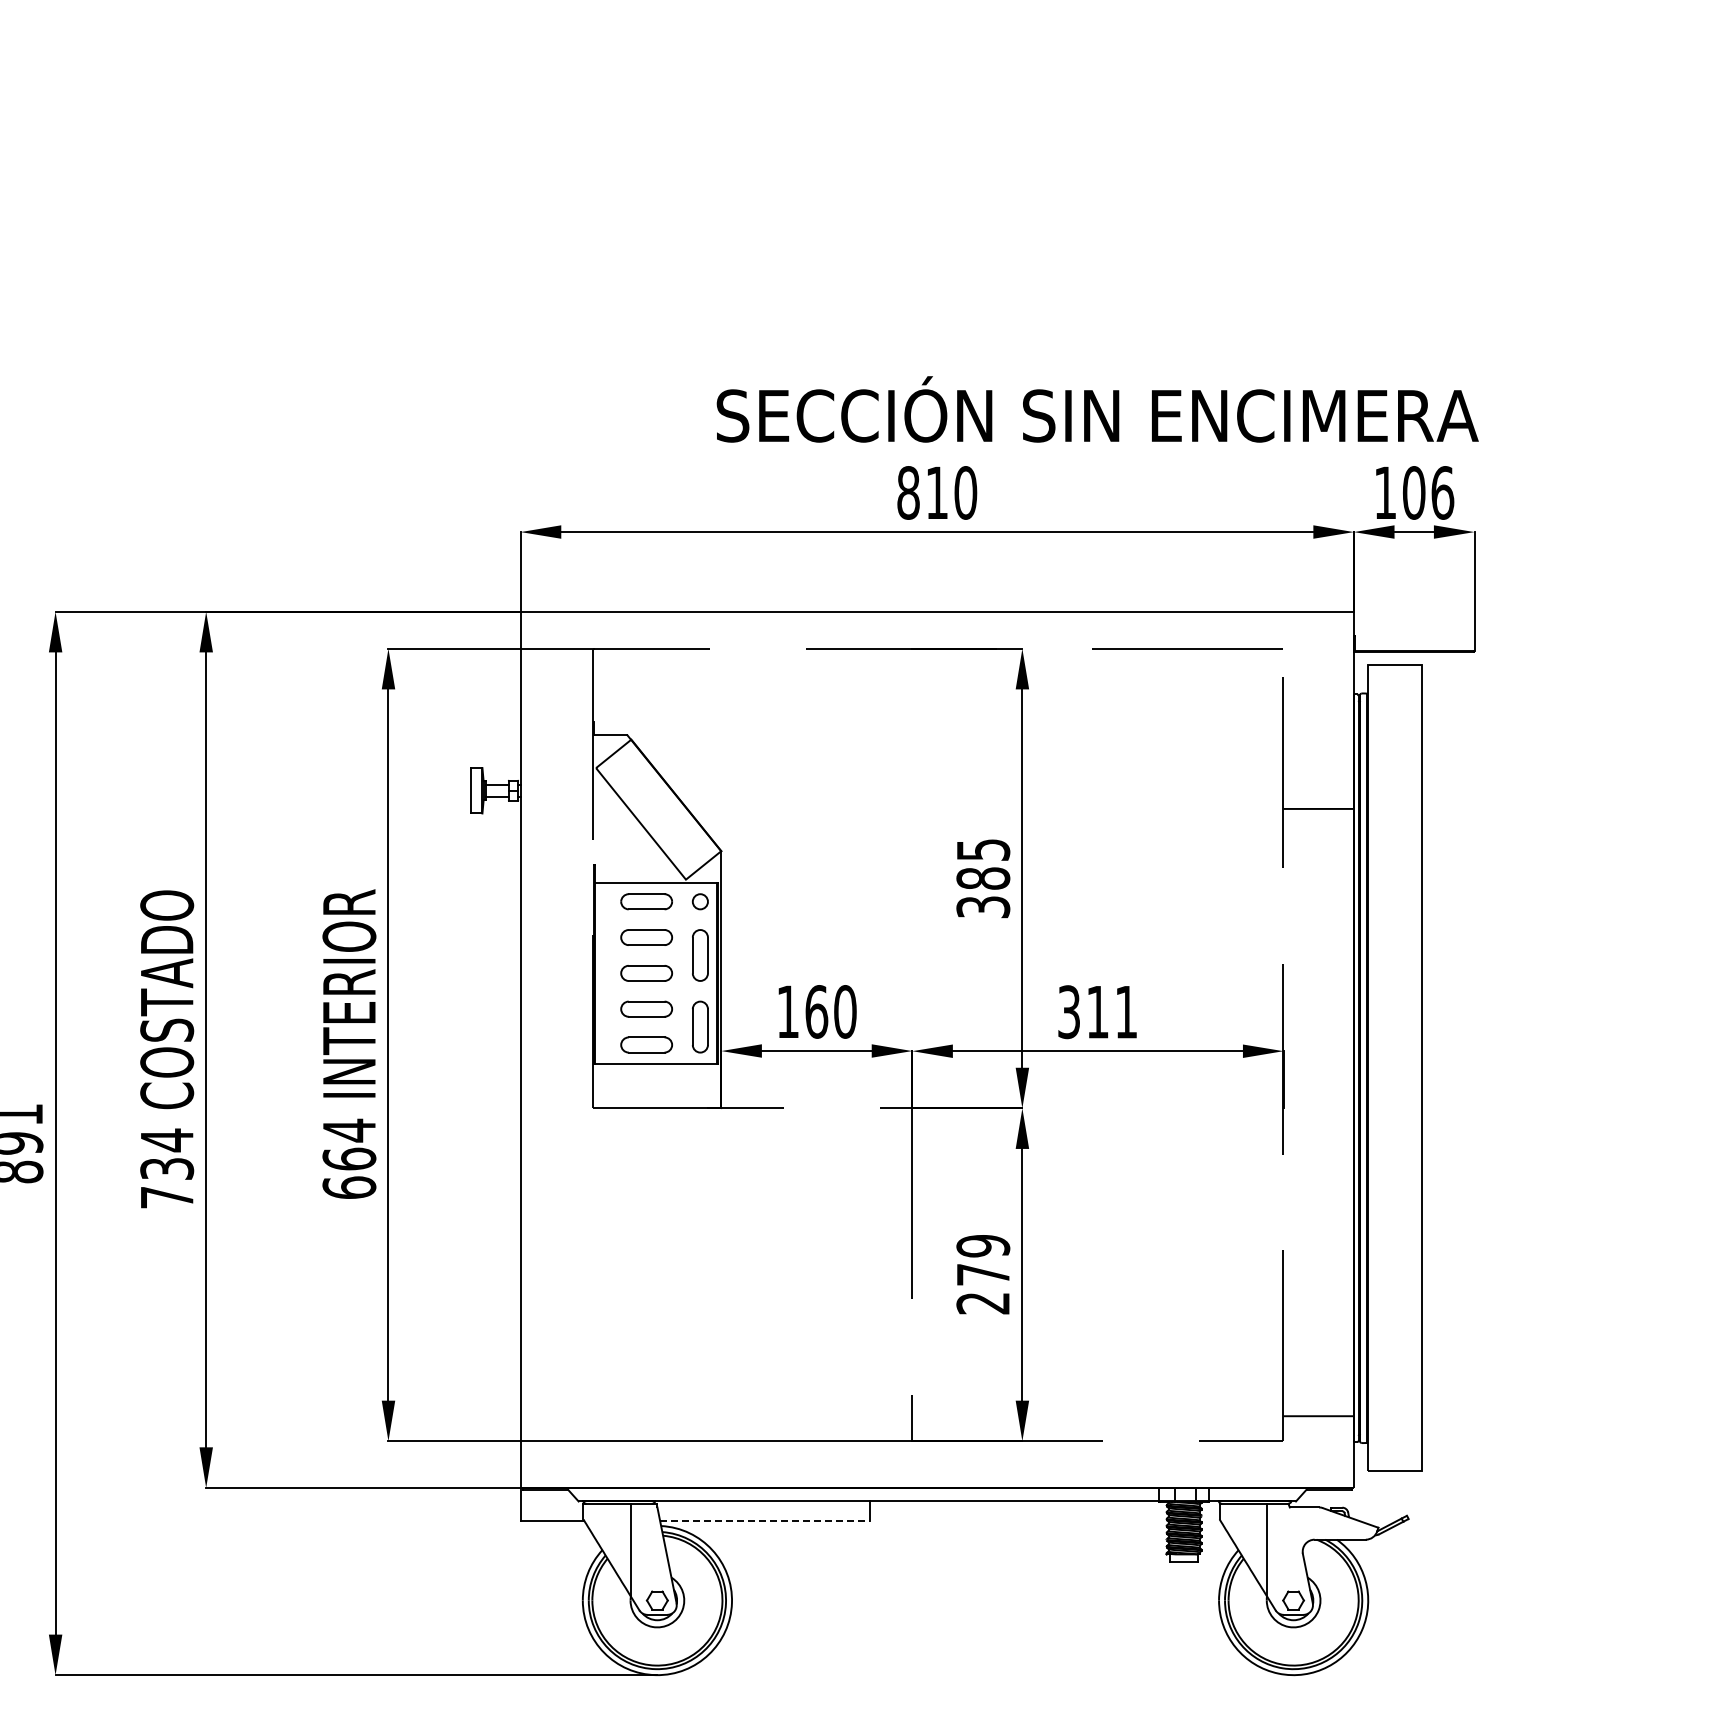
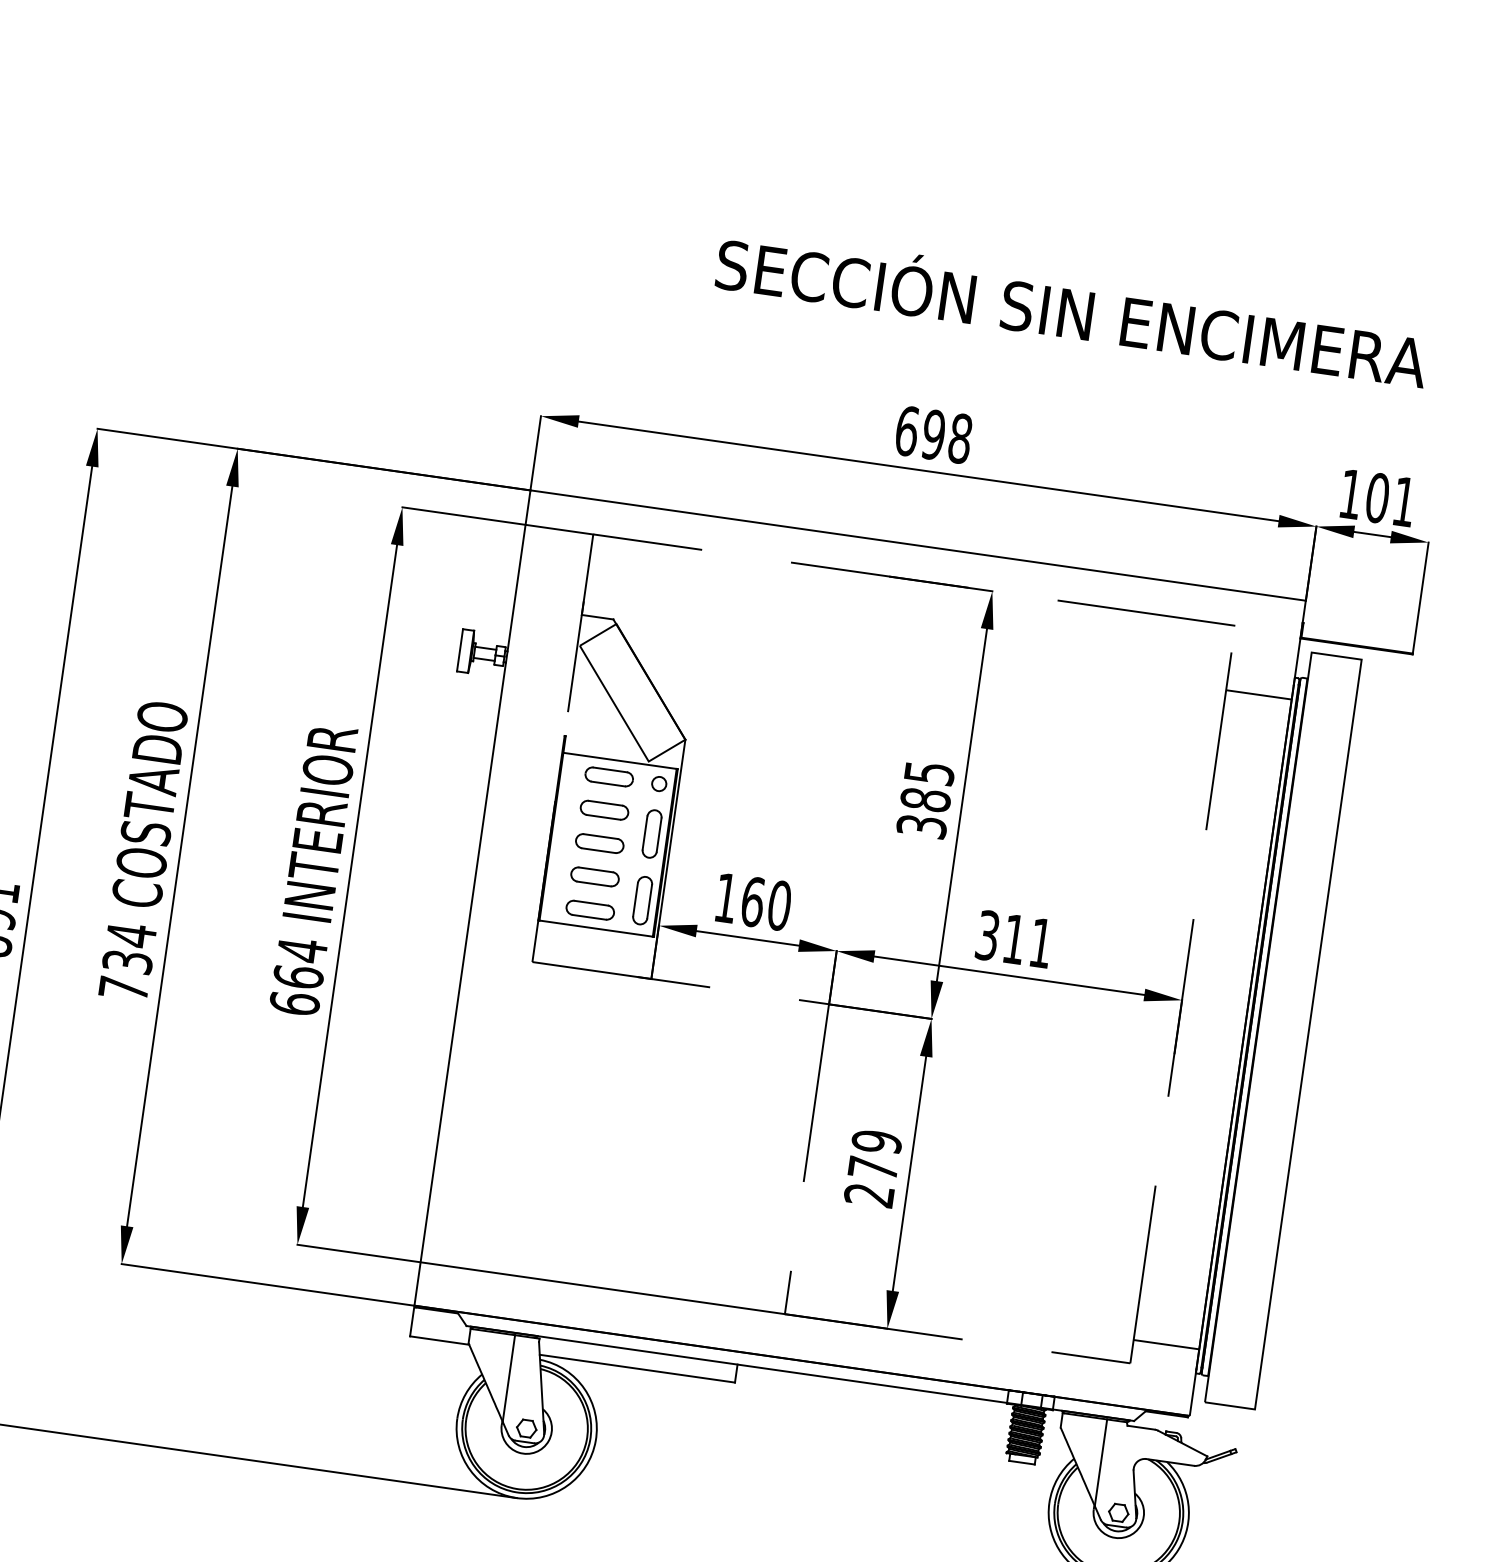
text: (1097, 409) -> (1072, 308), moved
text: (937, 492) -> (934, 434), 810 -> 698
text: (1442, 492) -> (1404, 501), 106 -> 101
line: (1318, 808) -> (1258, 694), moved
line: (764, 1520) -> (636, 1368), dashed -> solid

